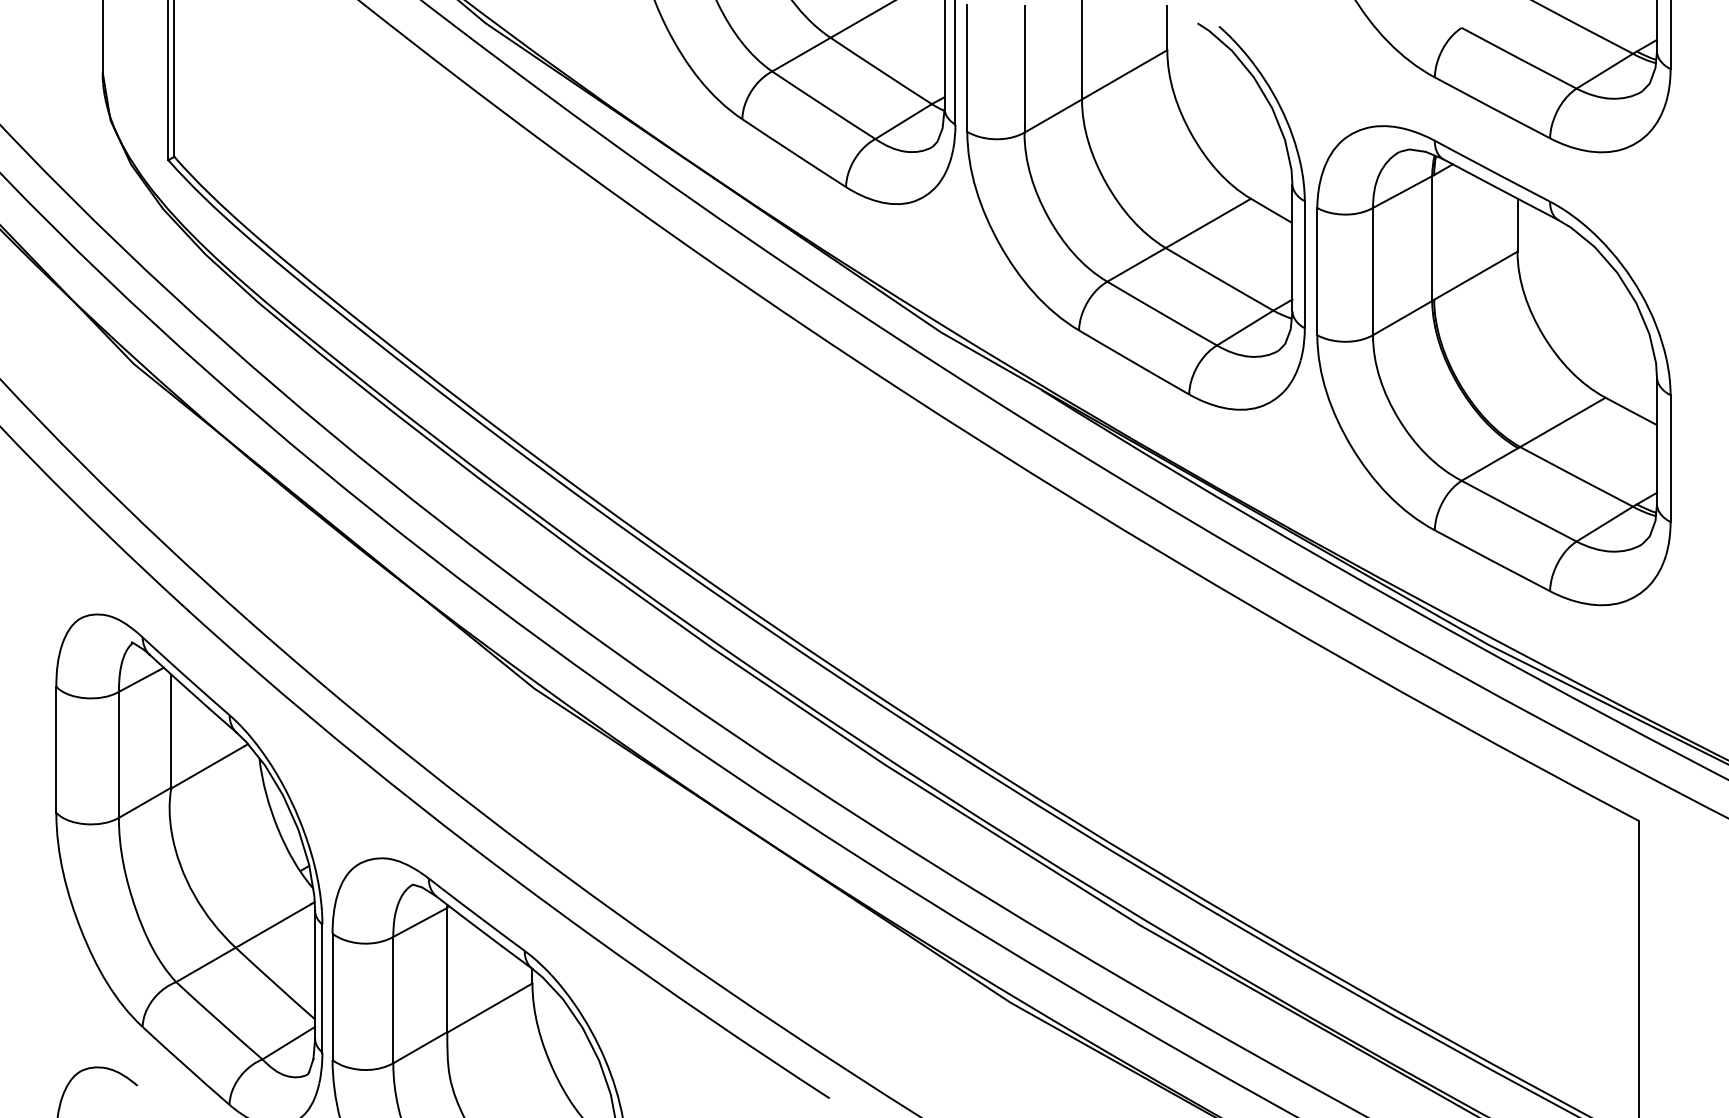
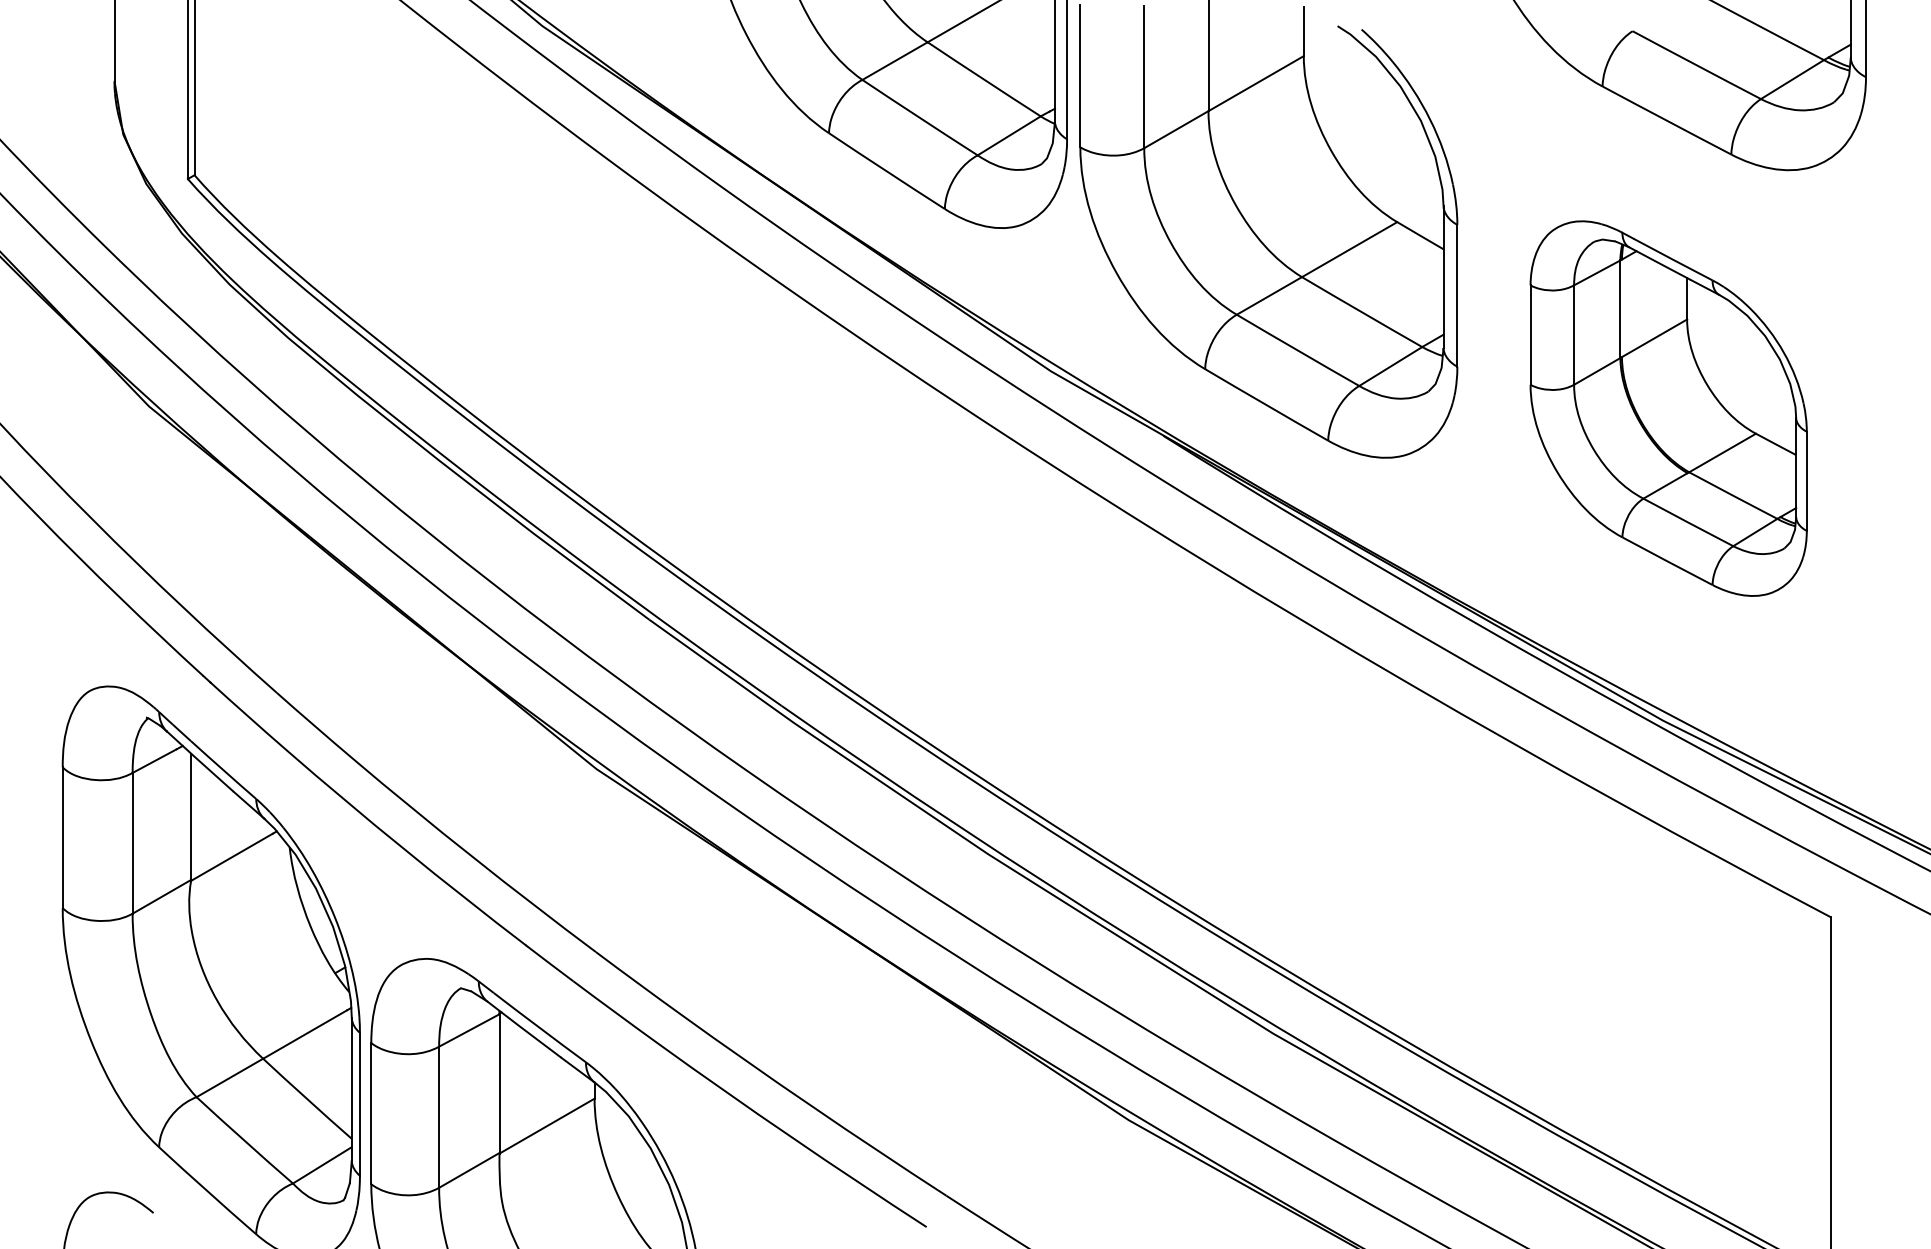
part: (1493, 365) -> (1668, 408), size x0.7

